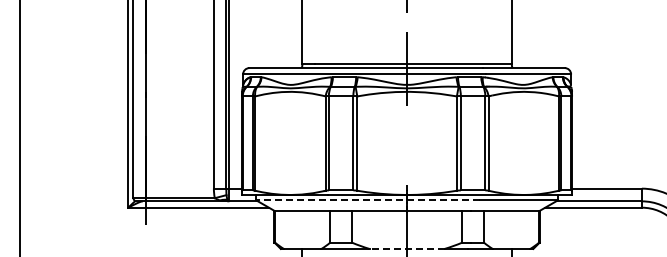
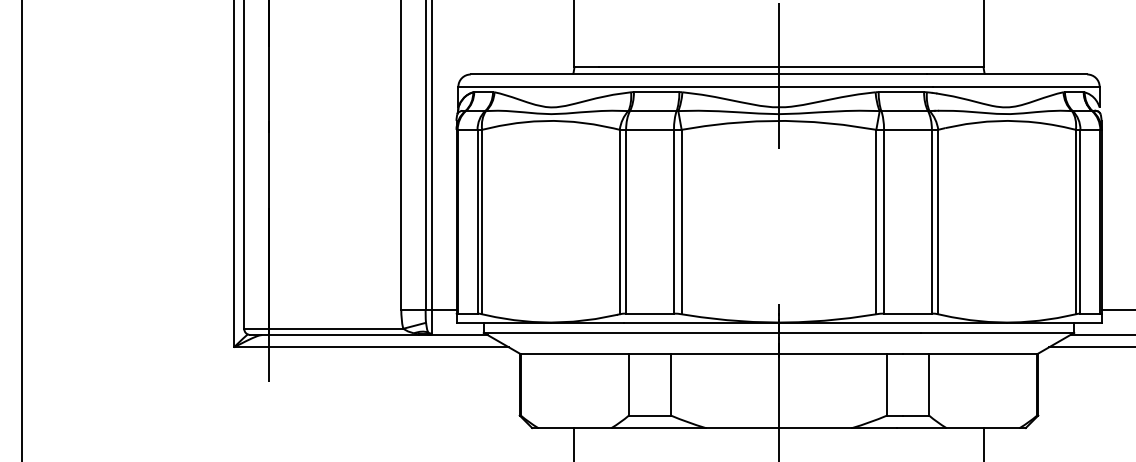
line: (367, 200) -> (701, 333), dashed -> solid
line: (407, 248) -> (779, 427), dashed -> solid

